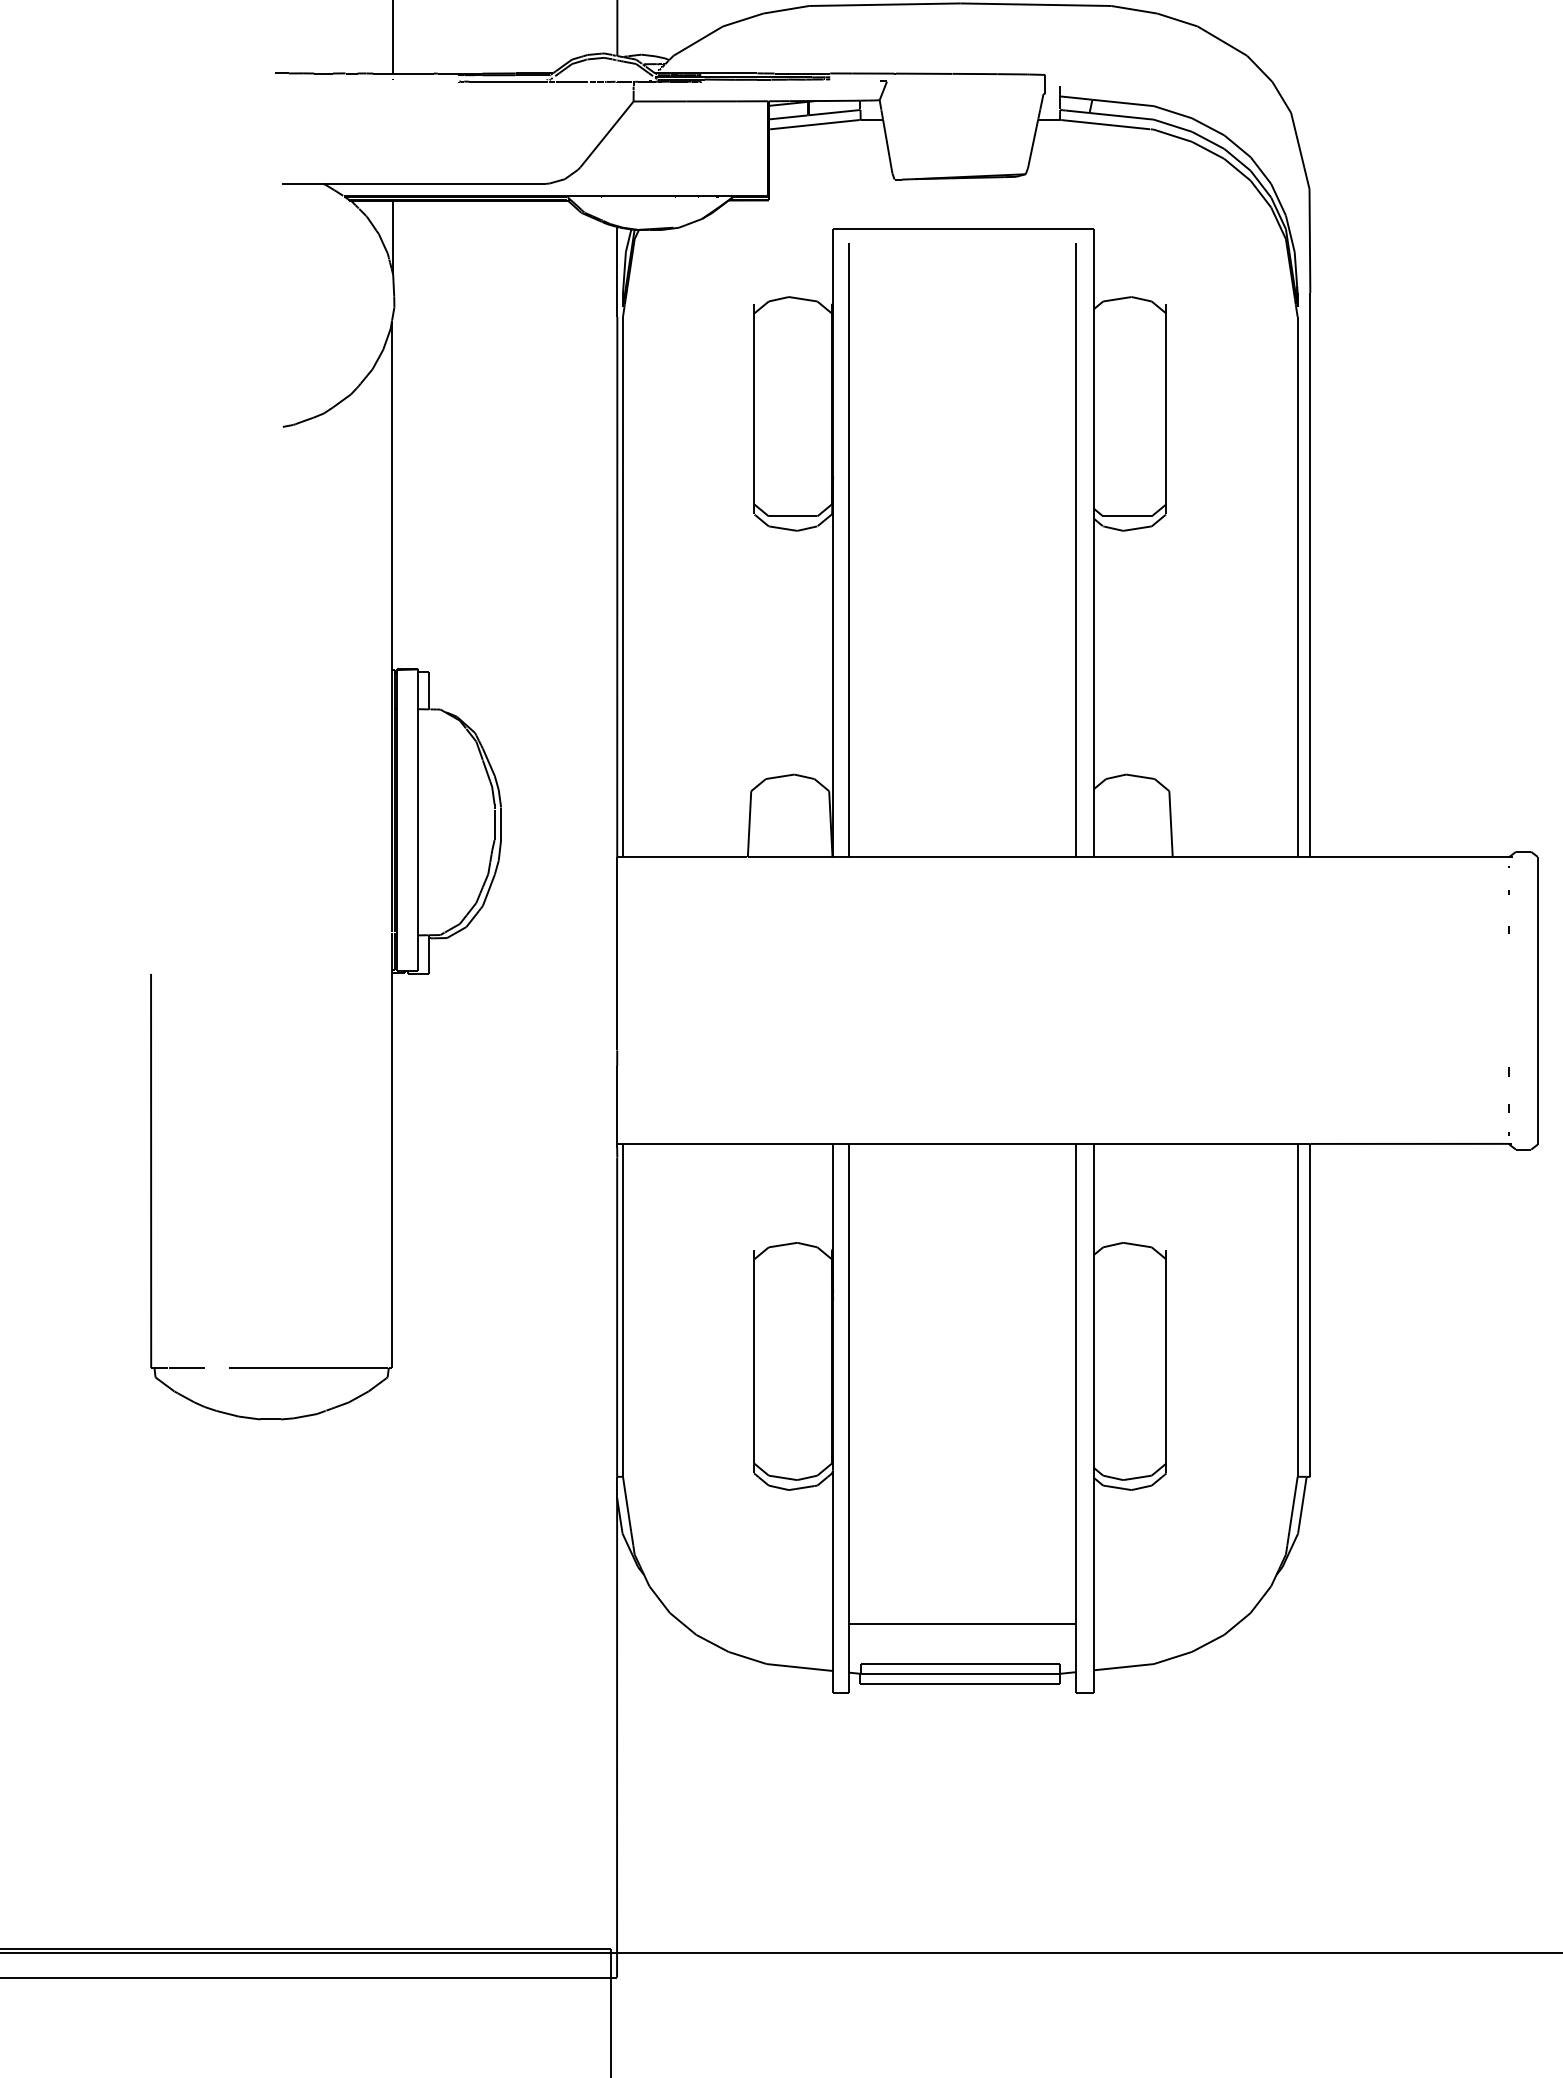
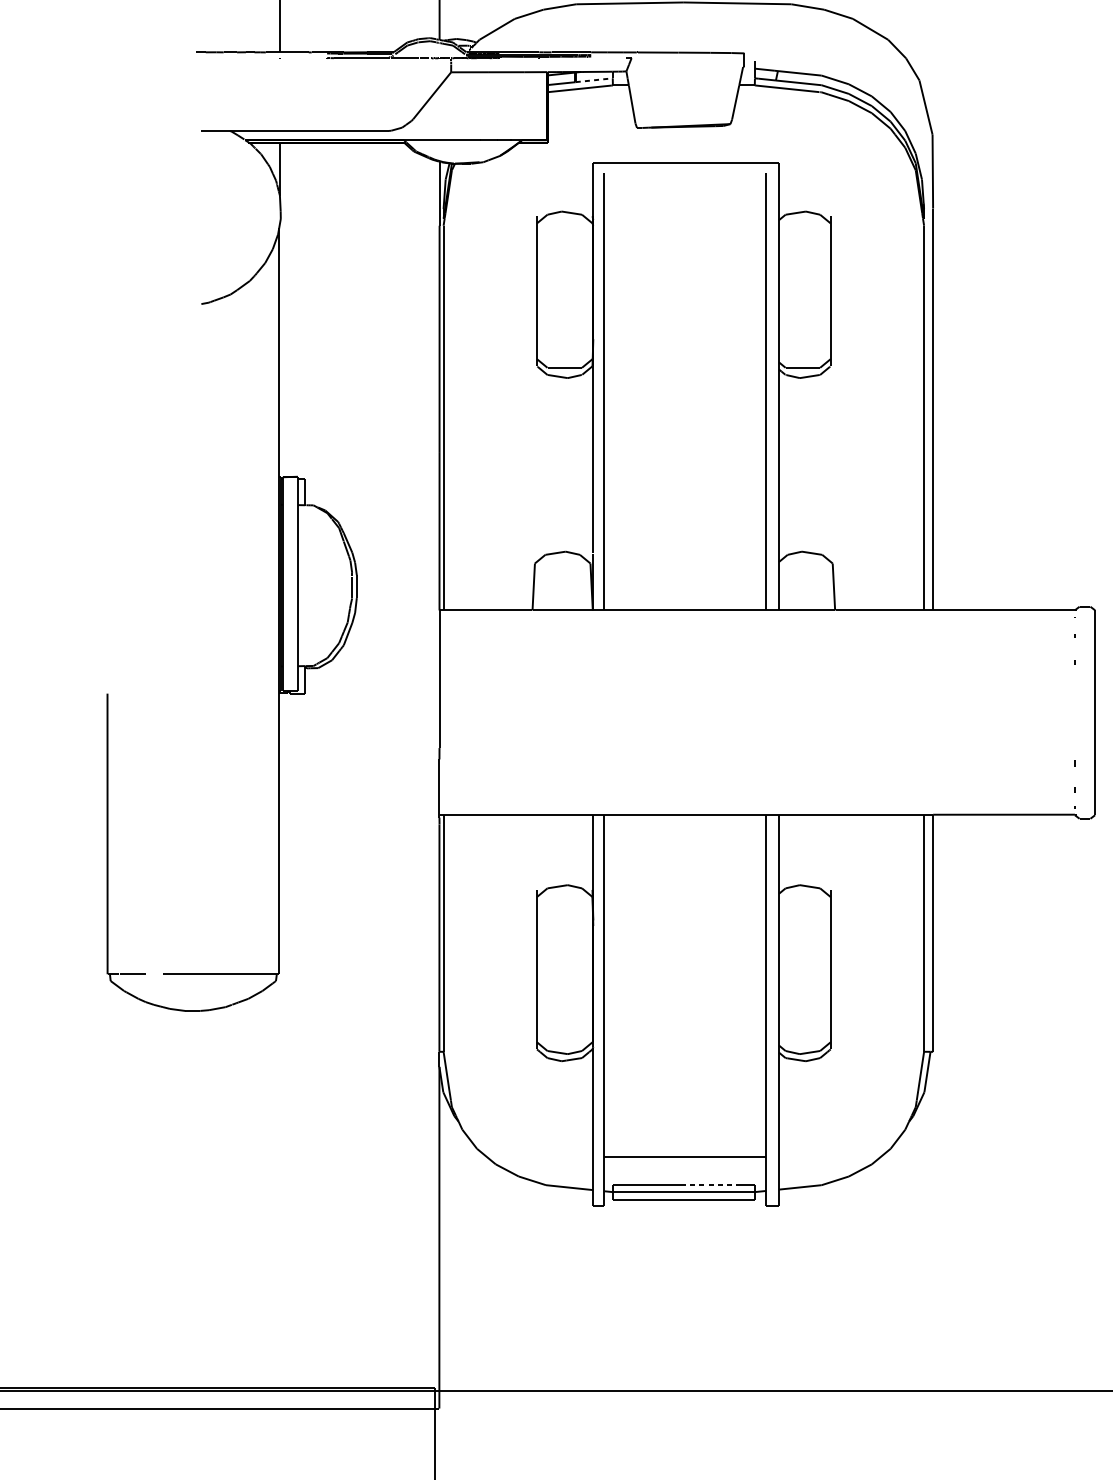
line: (835, 112) -> (594, 80), solid -> dashed
line: (1000, 1663) -> (712, 1184), solid -> dashed

